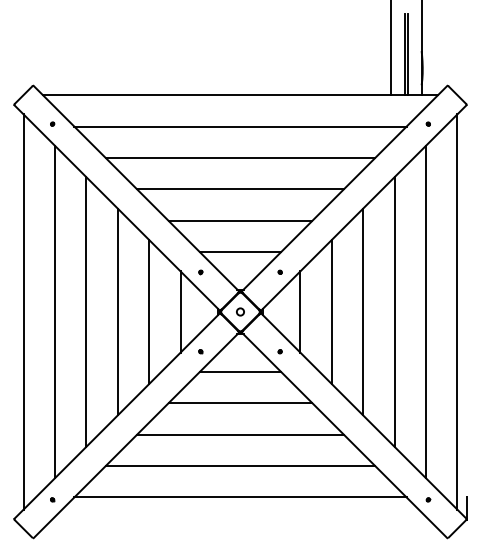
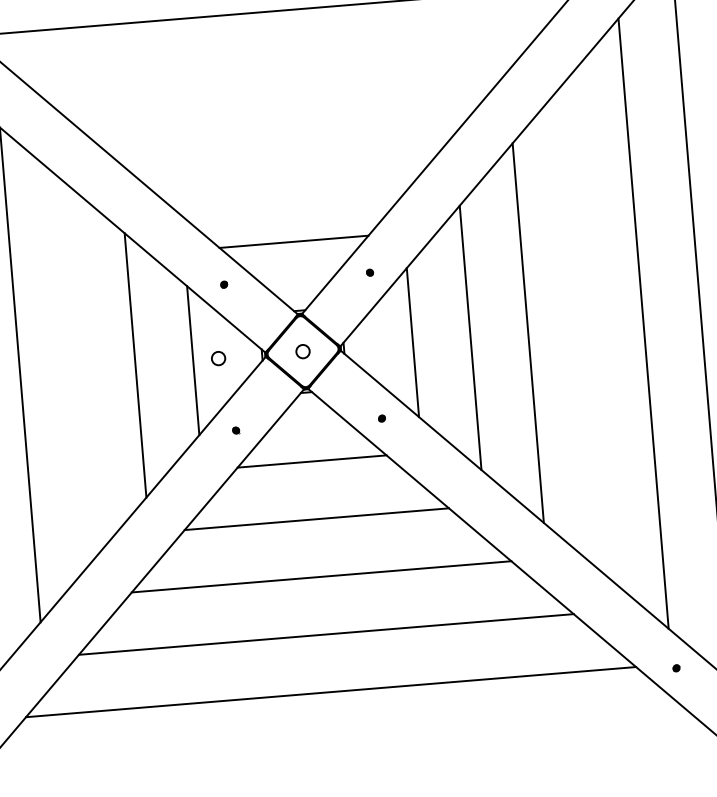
line: (240, 158) -> (279, 69), removed
line: (240, 189) -> (284, 126), removed
line: (240, 220) -> (289, 183), removed
line: (117, 311) -> (77, 369), removed
circle: (194, 311) -> (218, 357), added
line: (394, 311) -> (585, 327), removed

